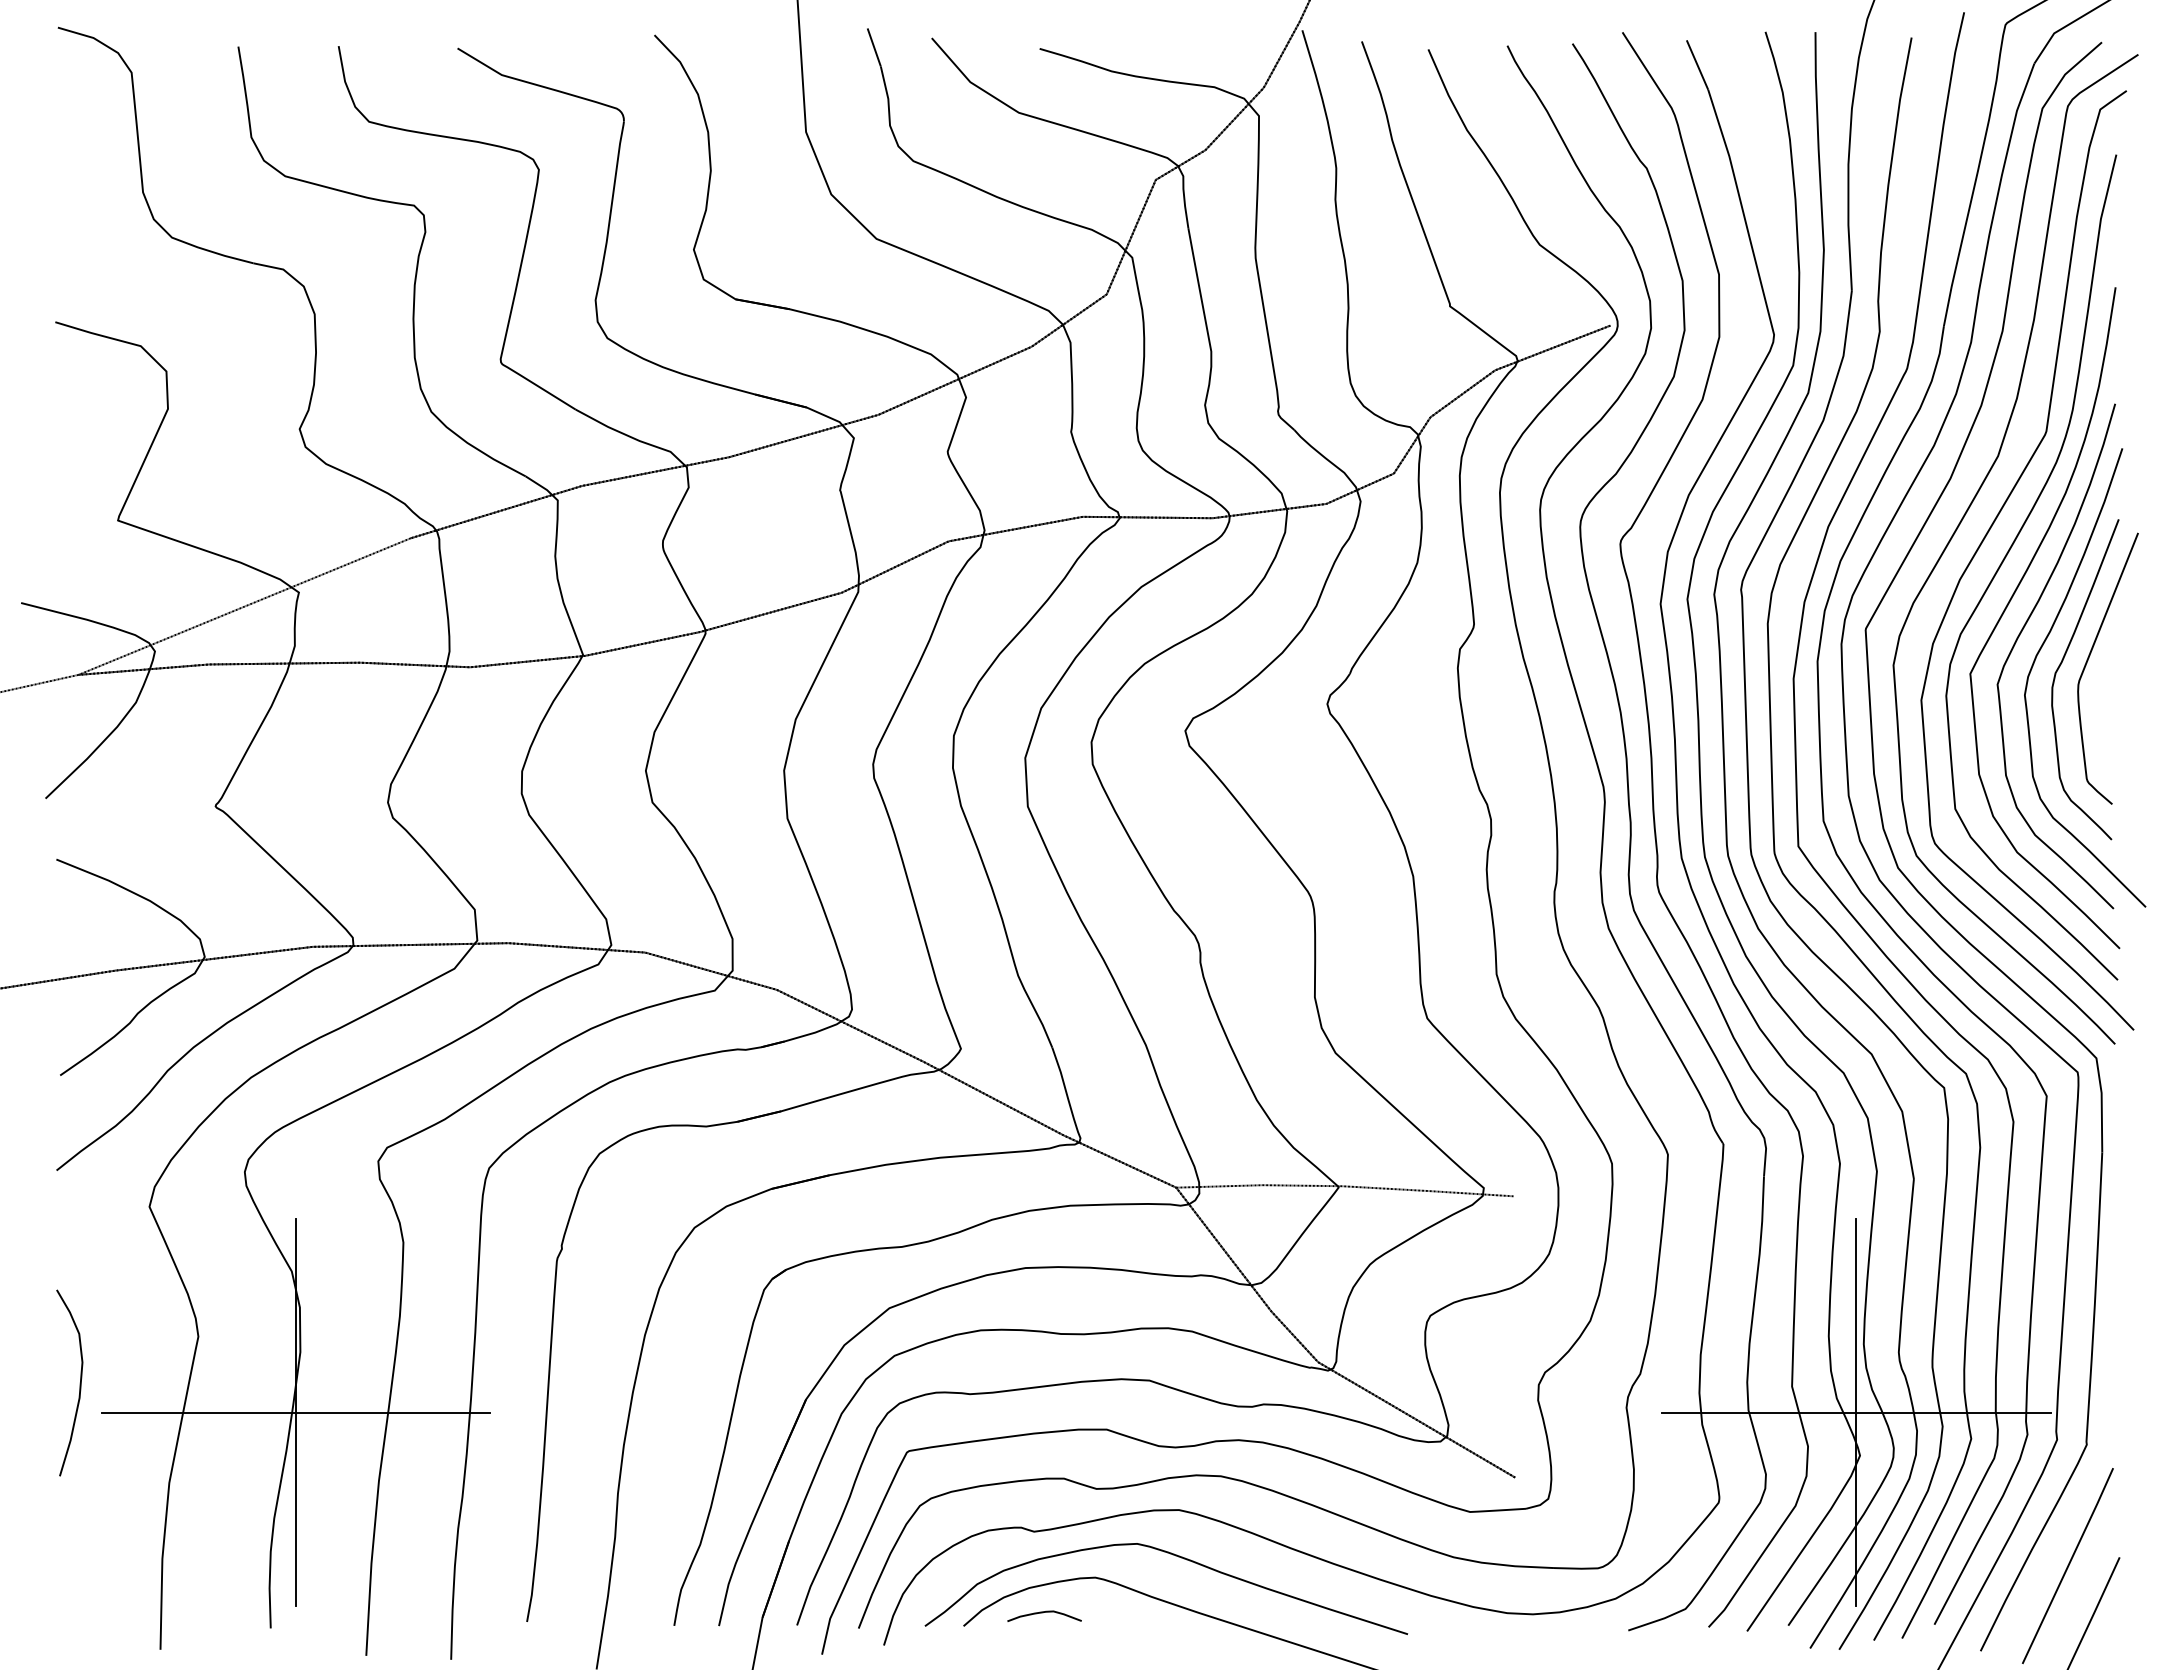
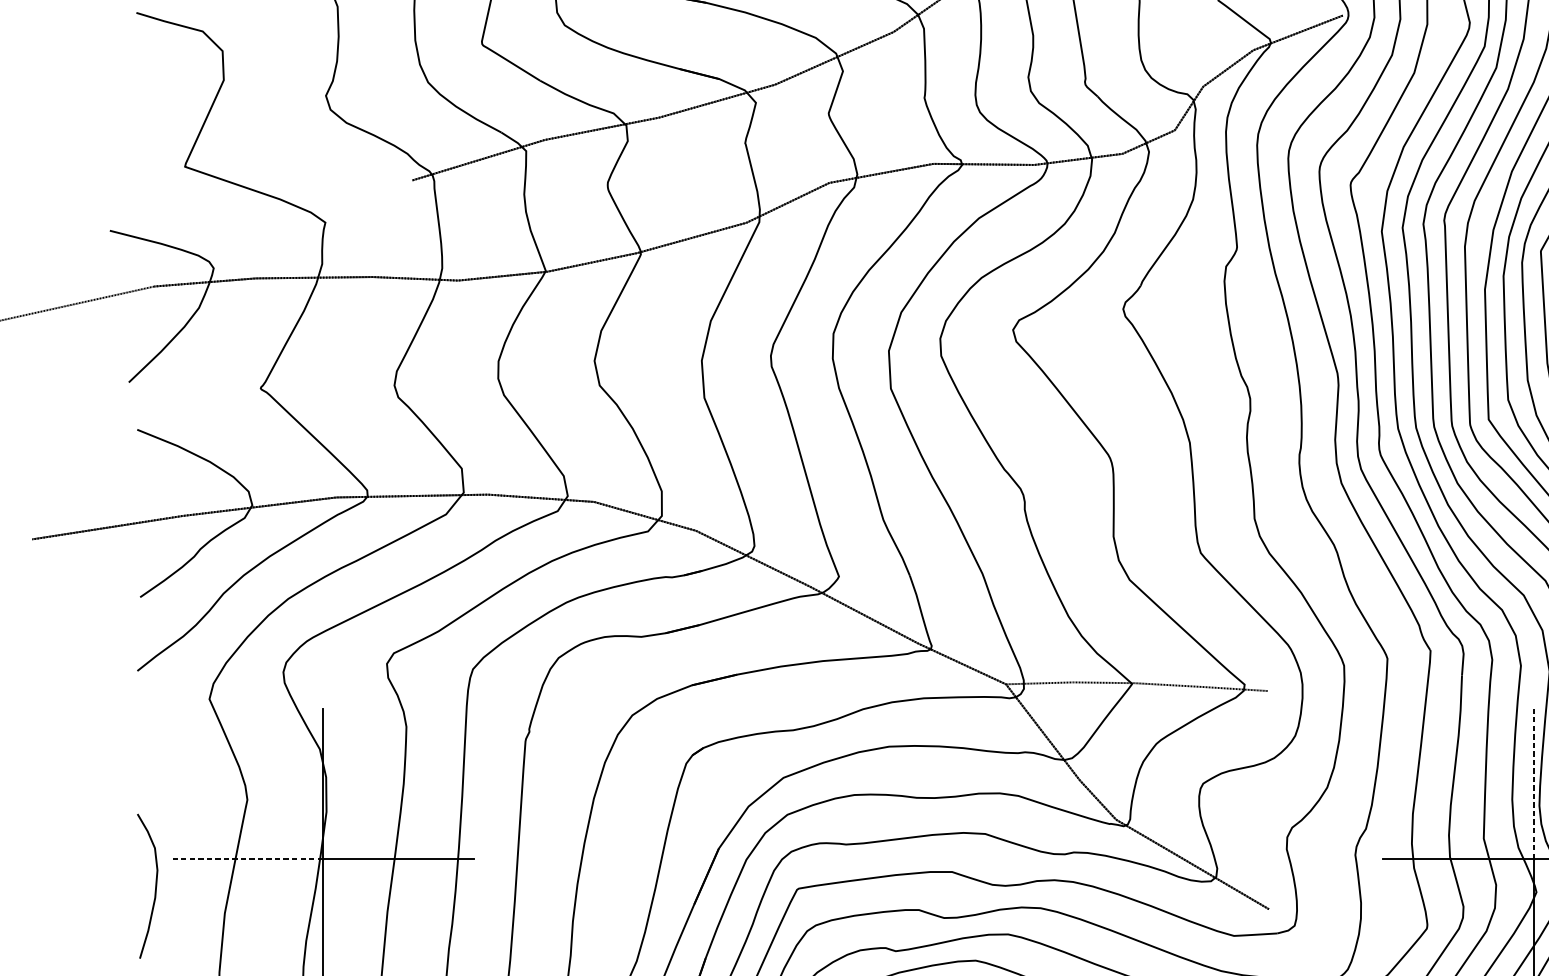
line: (244, 606) -> (283, 233), removed
line: (1856, 1316) -> (1533, 784), solid -> dashed
curve: (79, 1383) -> (155, 886), moved
line: (198, 1412) -> (247, 858), solid -> dashed

